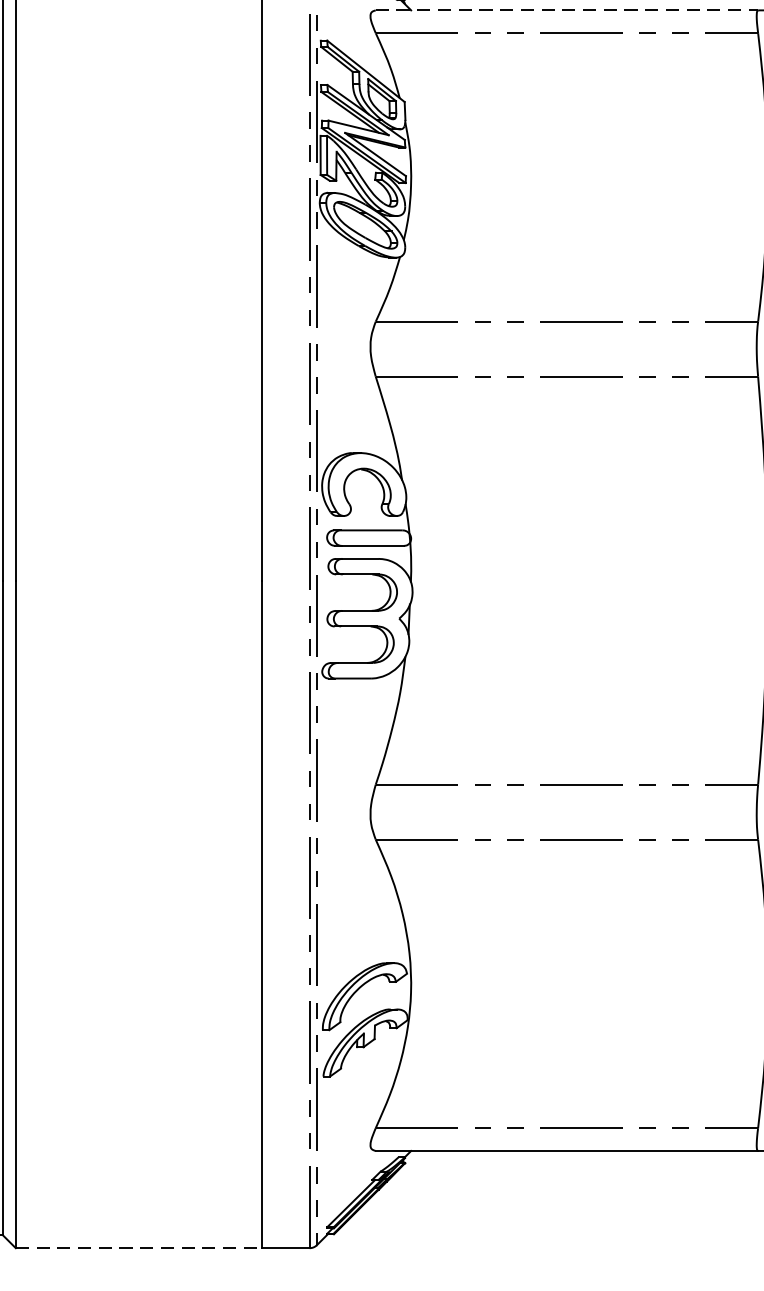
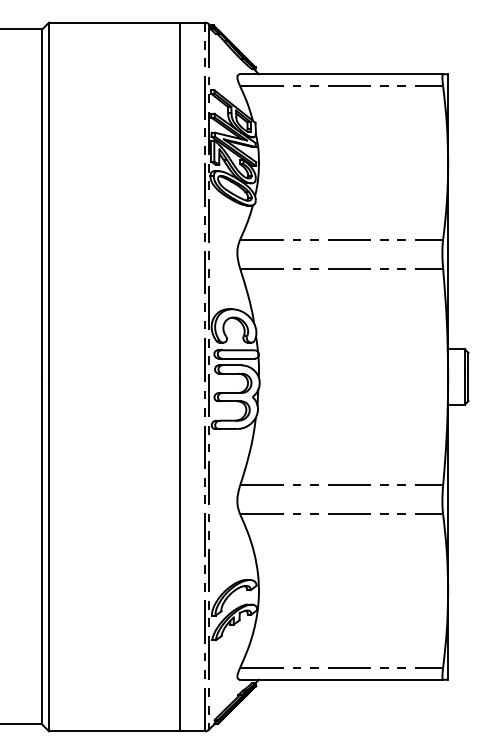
line: (568, 10) -> (342, 74), dashed -> solid
line: (139, 1248) -> (114, 731), dashed -> solid

